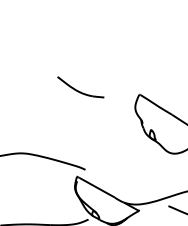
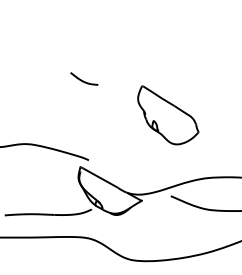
part: (81, 86) -> (84, 78), size x0.6

